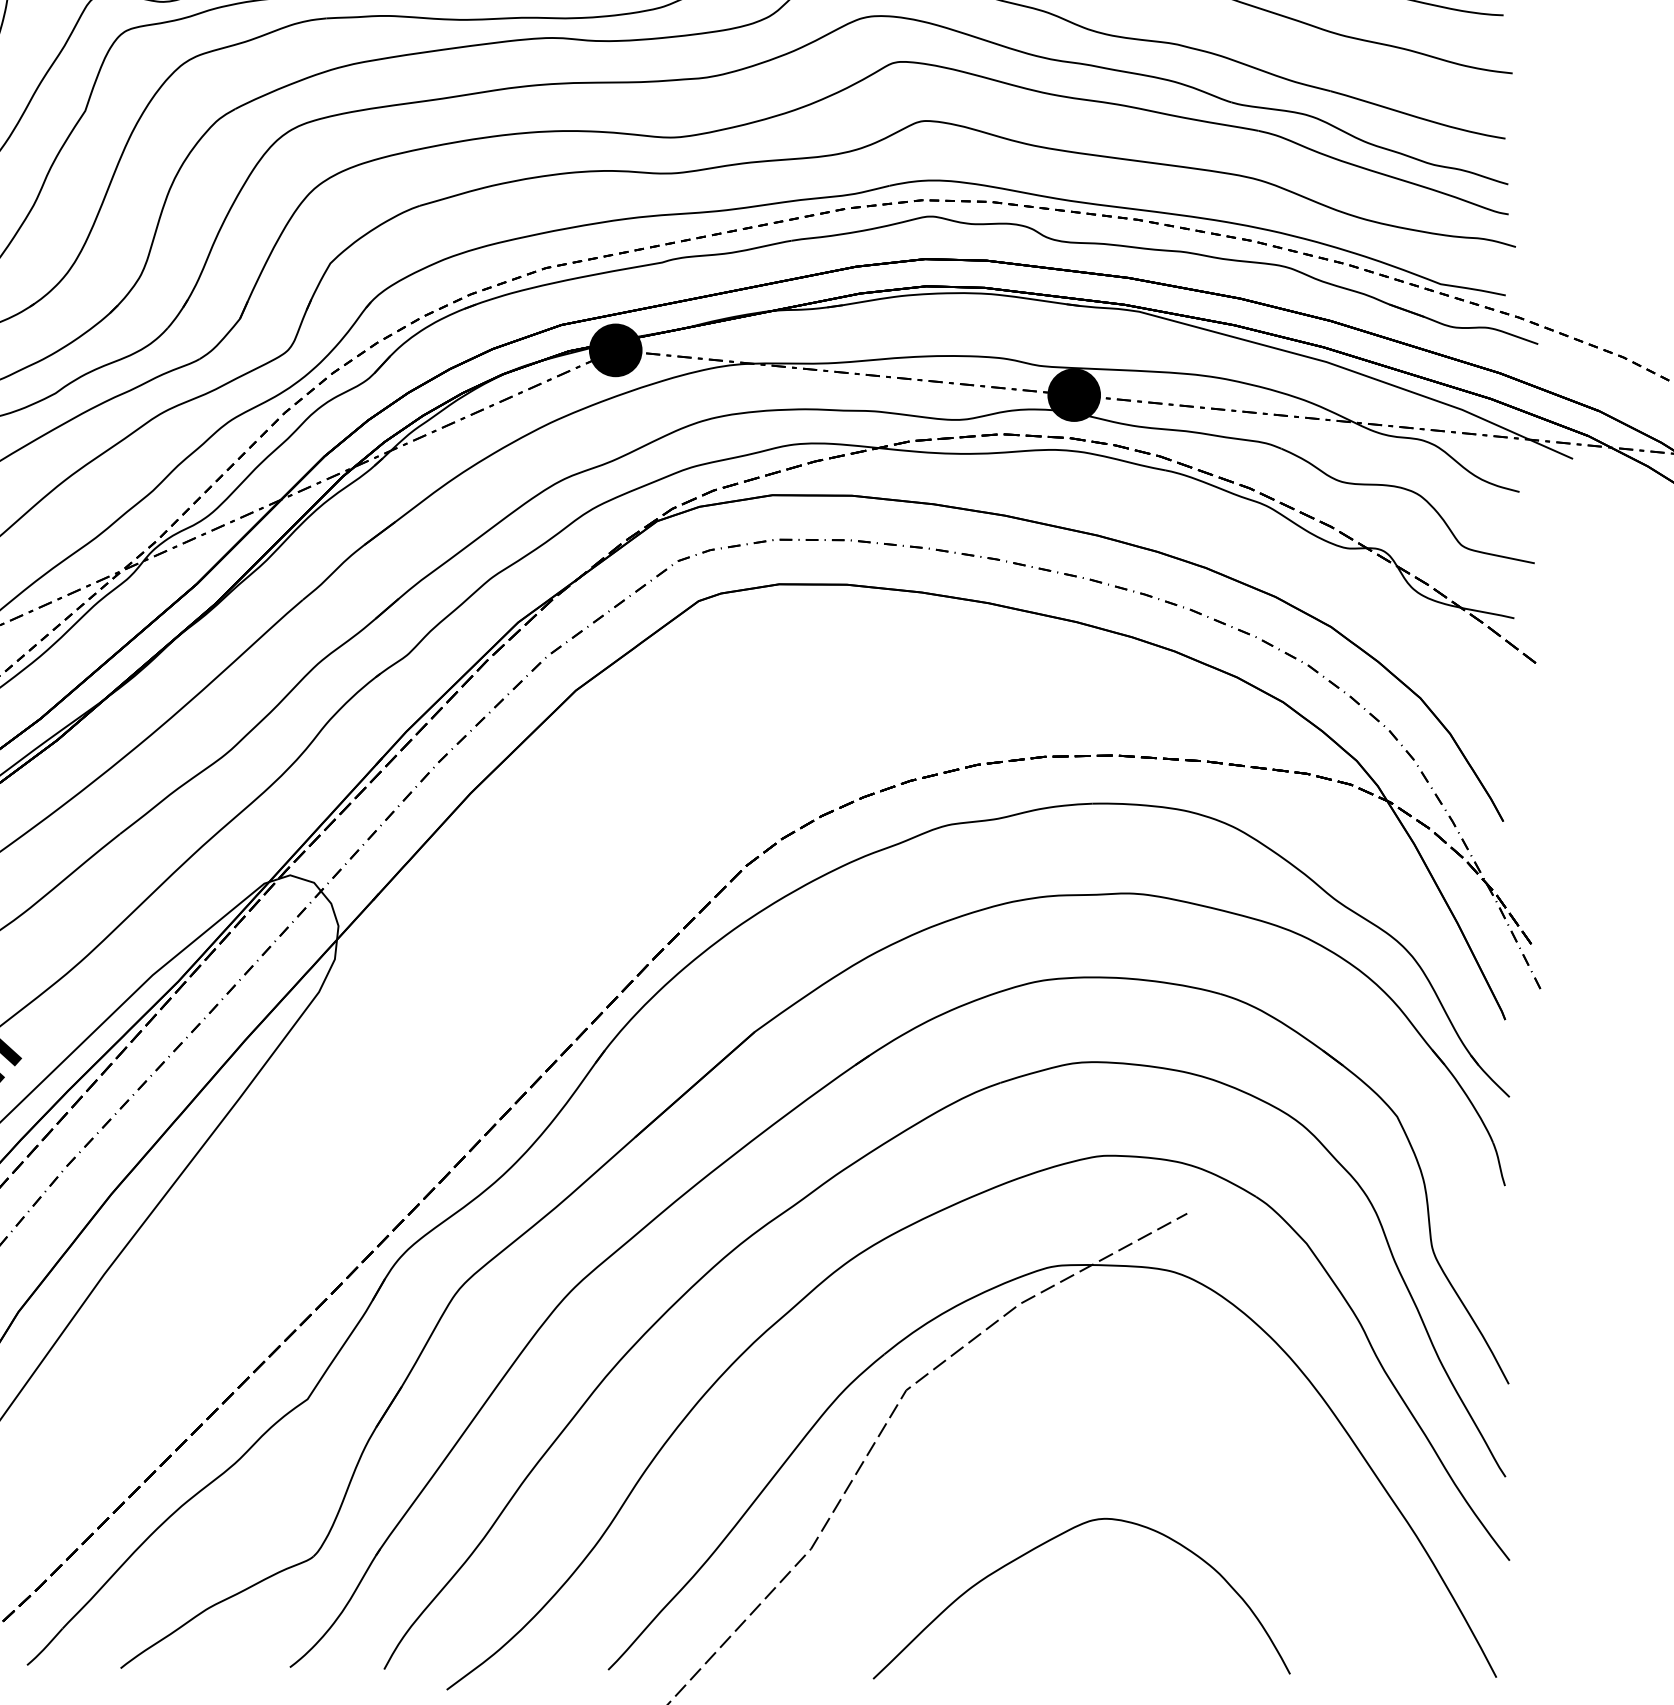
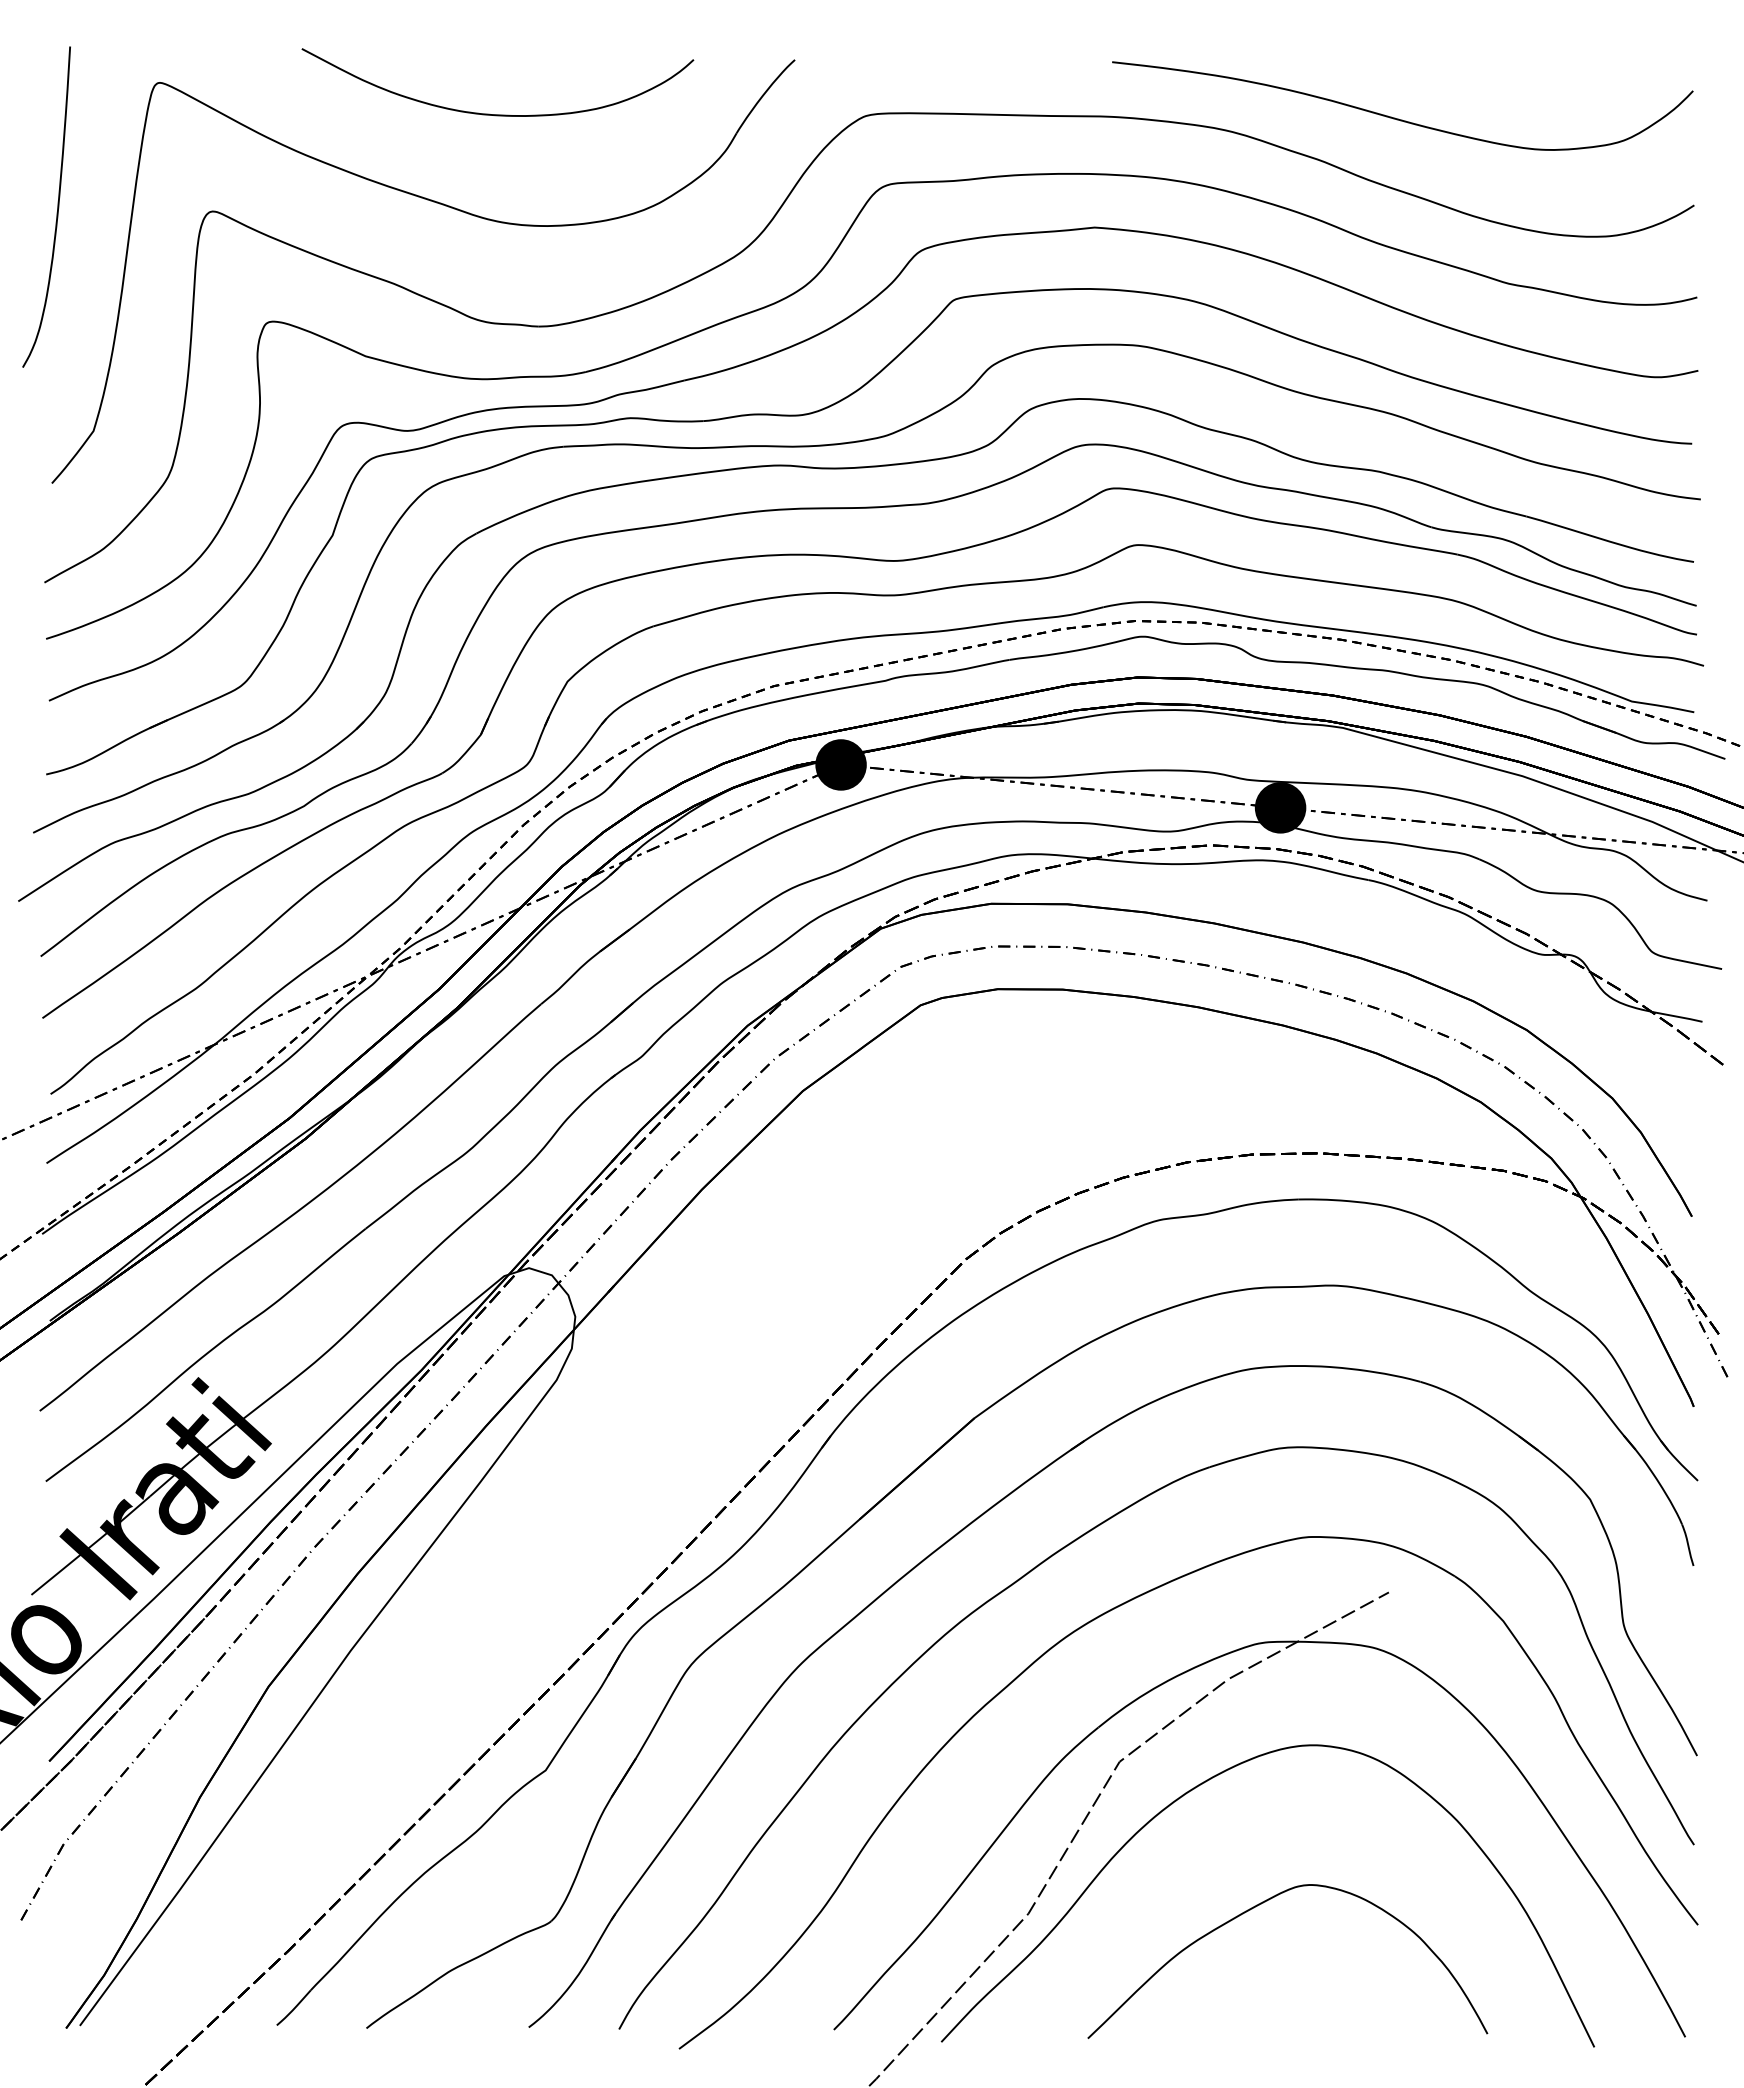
curve: (996, 1411) -> (1206, 1782), added

